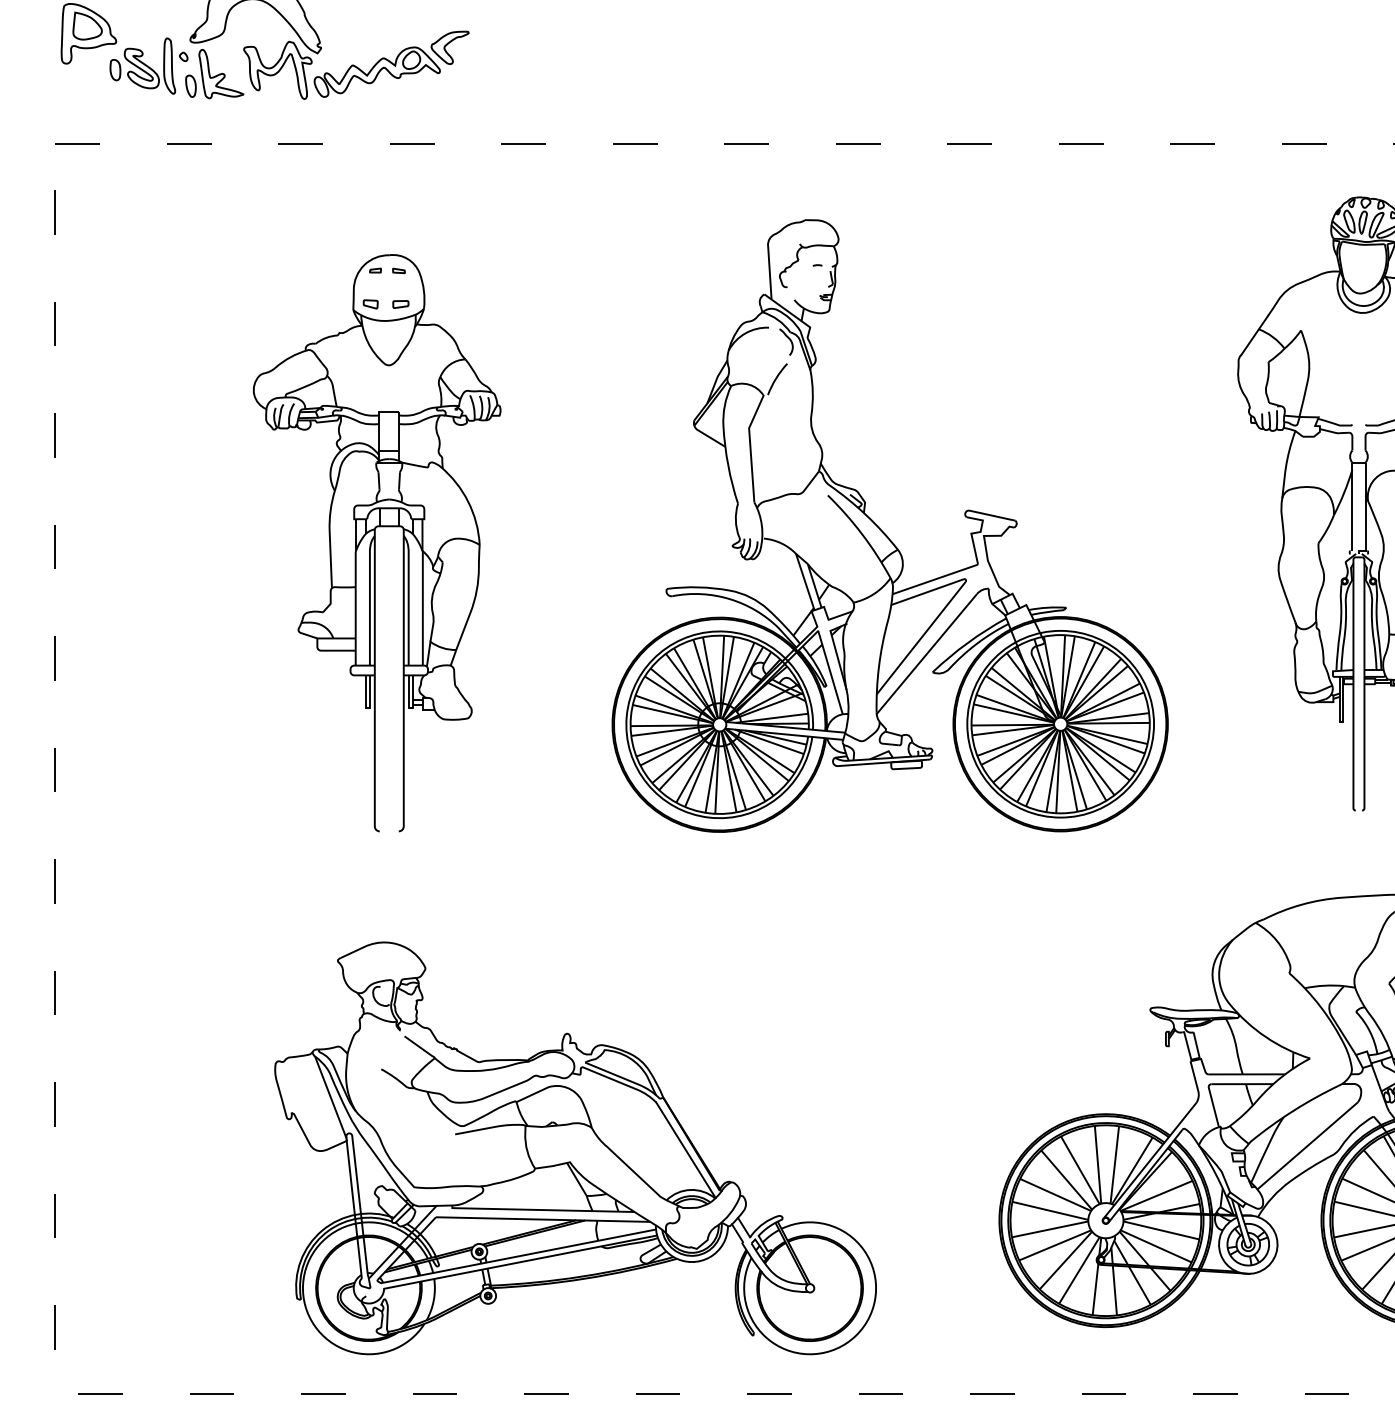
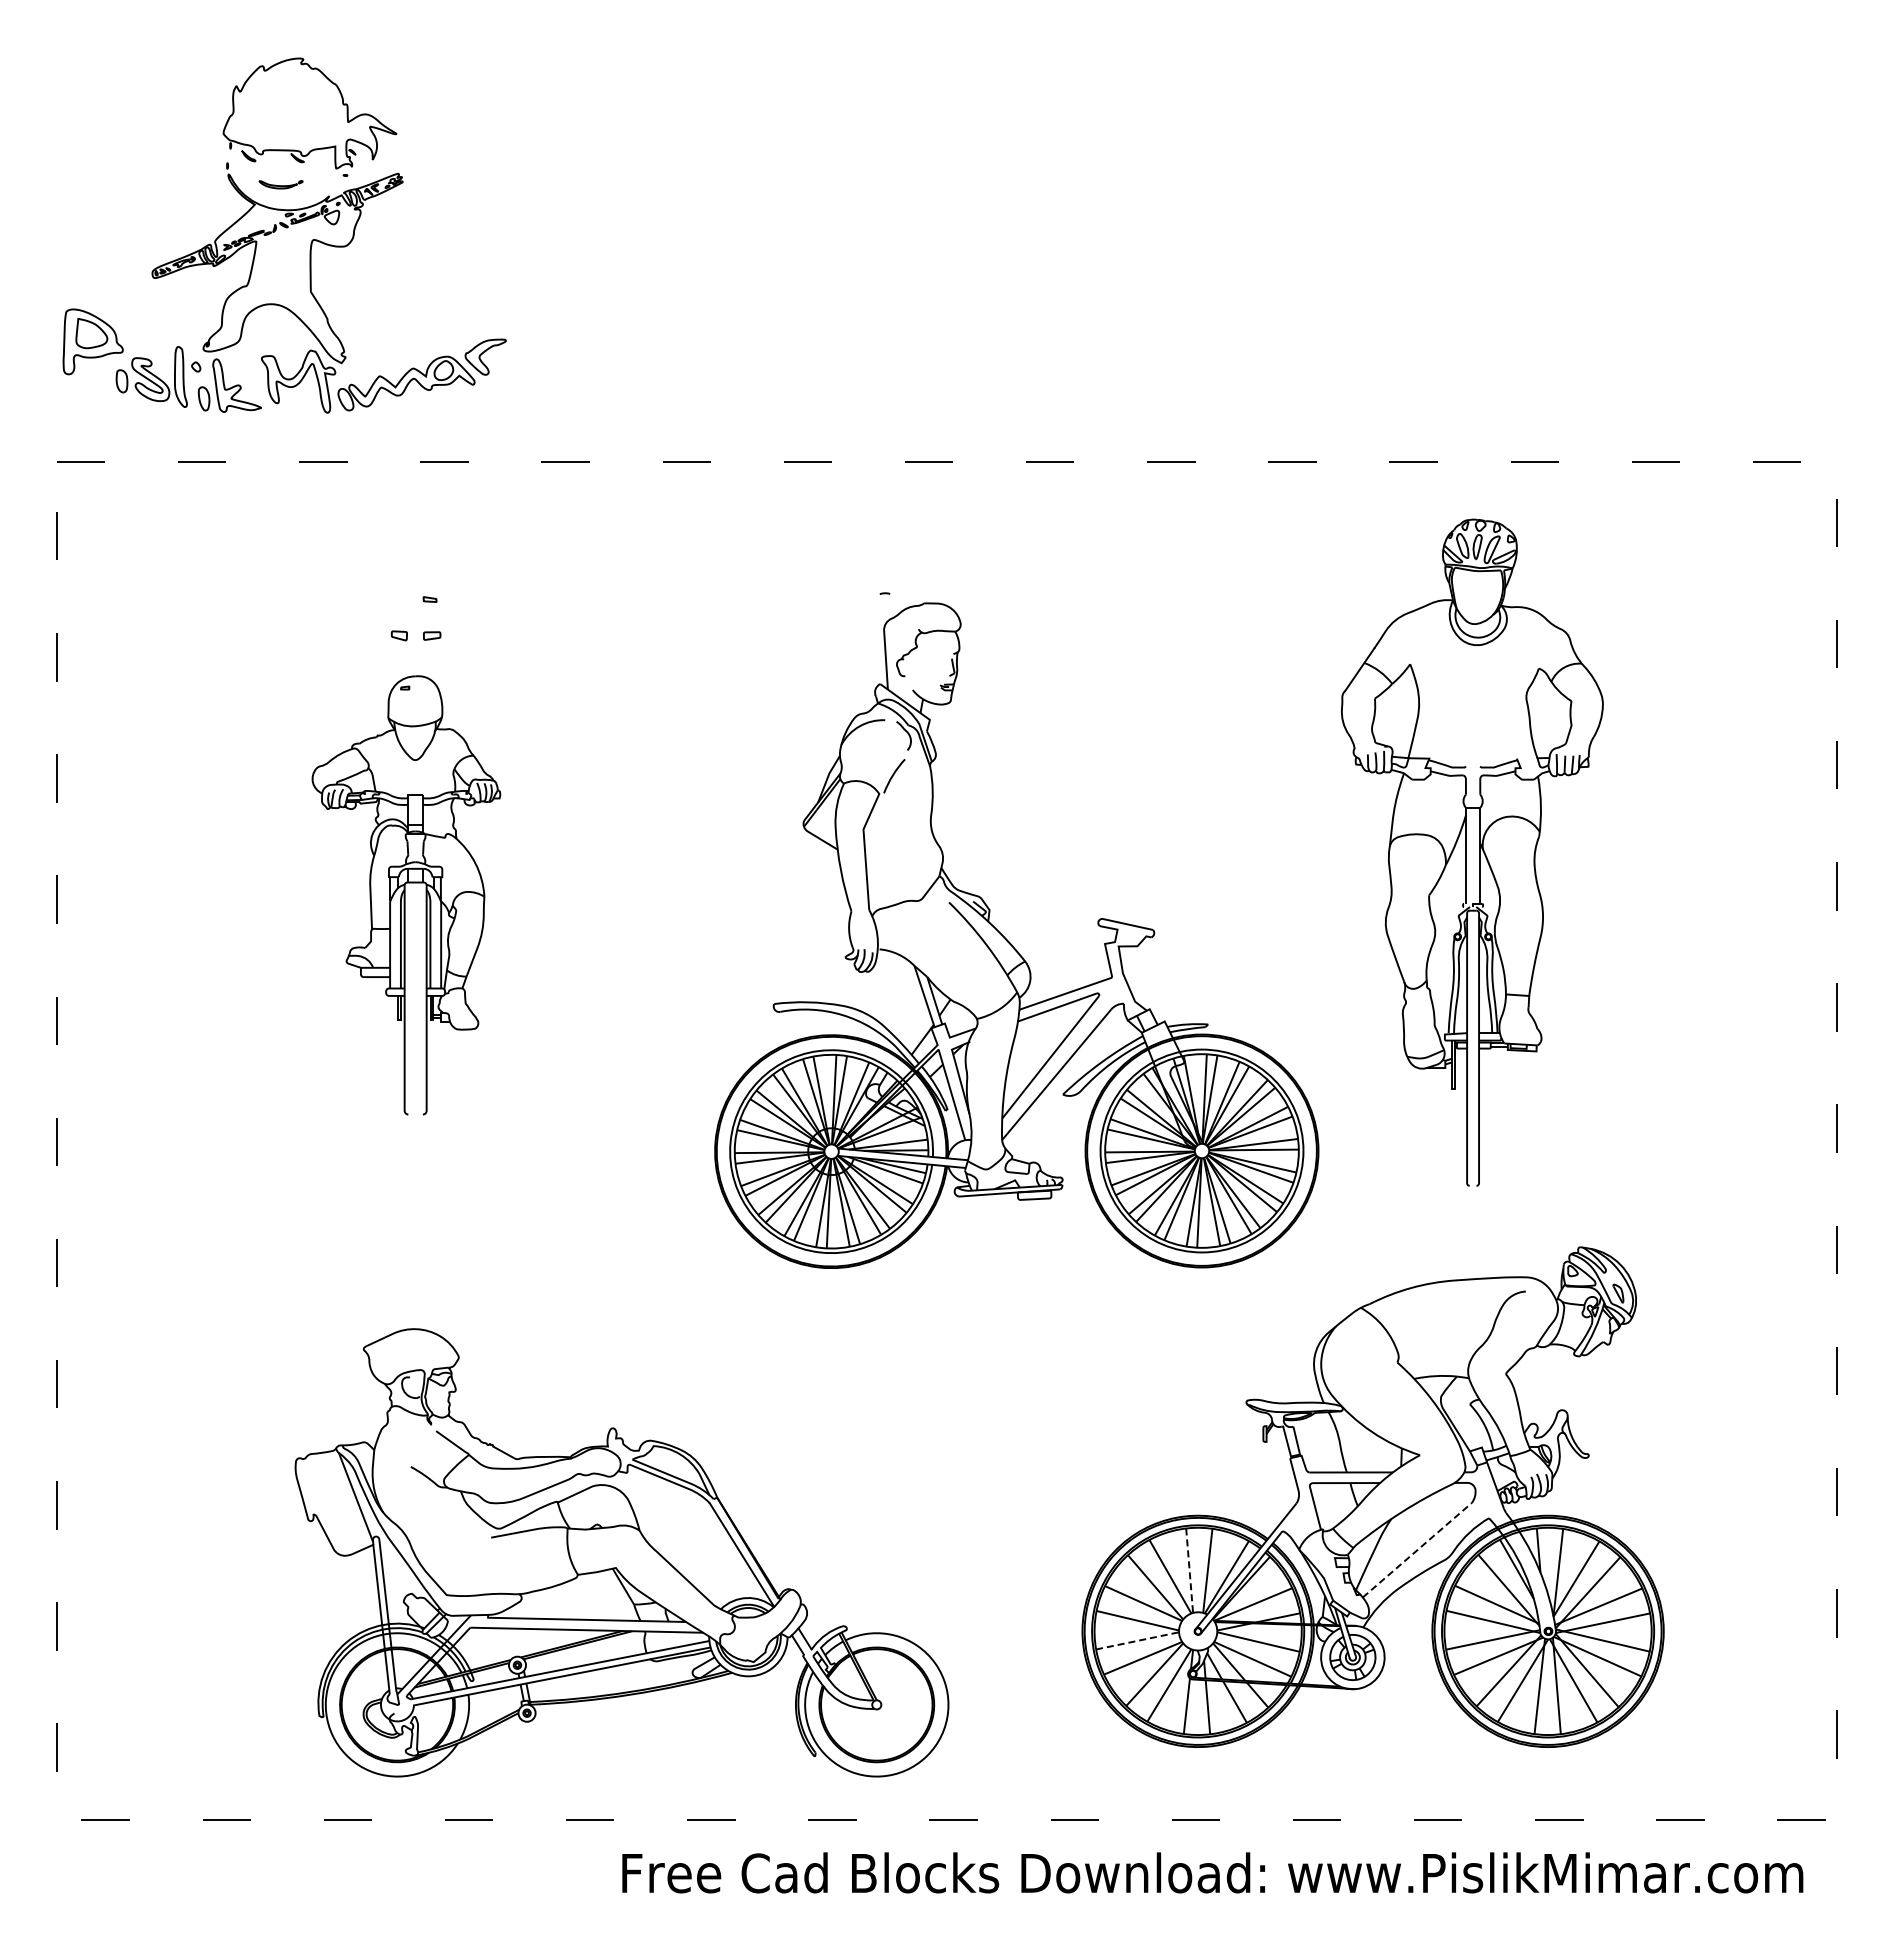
part: (883, 531) -> (1009, 941), moved
part: (377, 543) -> (406, 895), size x0.7
line: (1307, 1145) -> (1417, 1549), solid -> dashed
line: (1097, 1165) -> (1189, 1571), solid -> dashed
line: (1050, 1229) -> (1138, 1640), solid -> dashed

